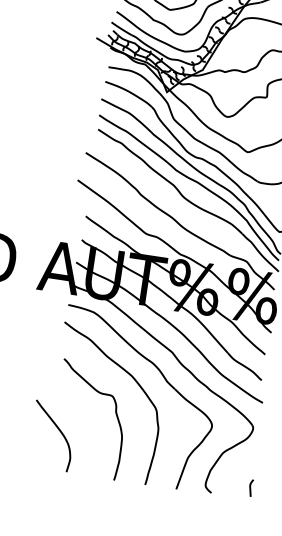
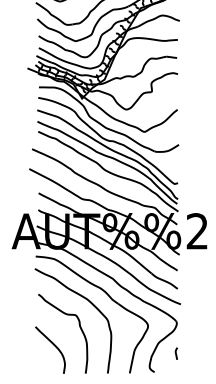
curve: (57, 430) -> (53, 345), moved
curve: (249, 487) -> (175, 353), moved

